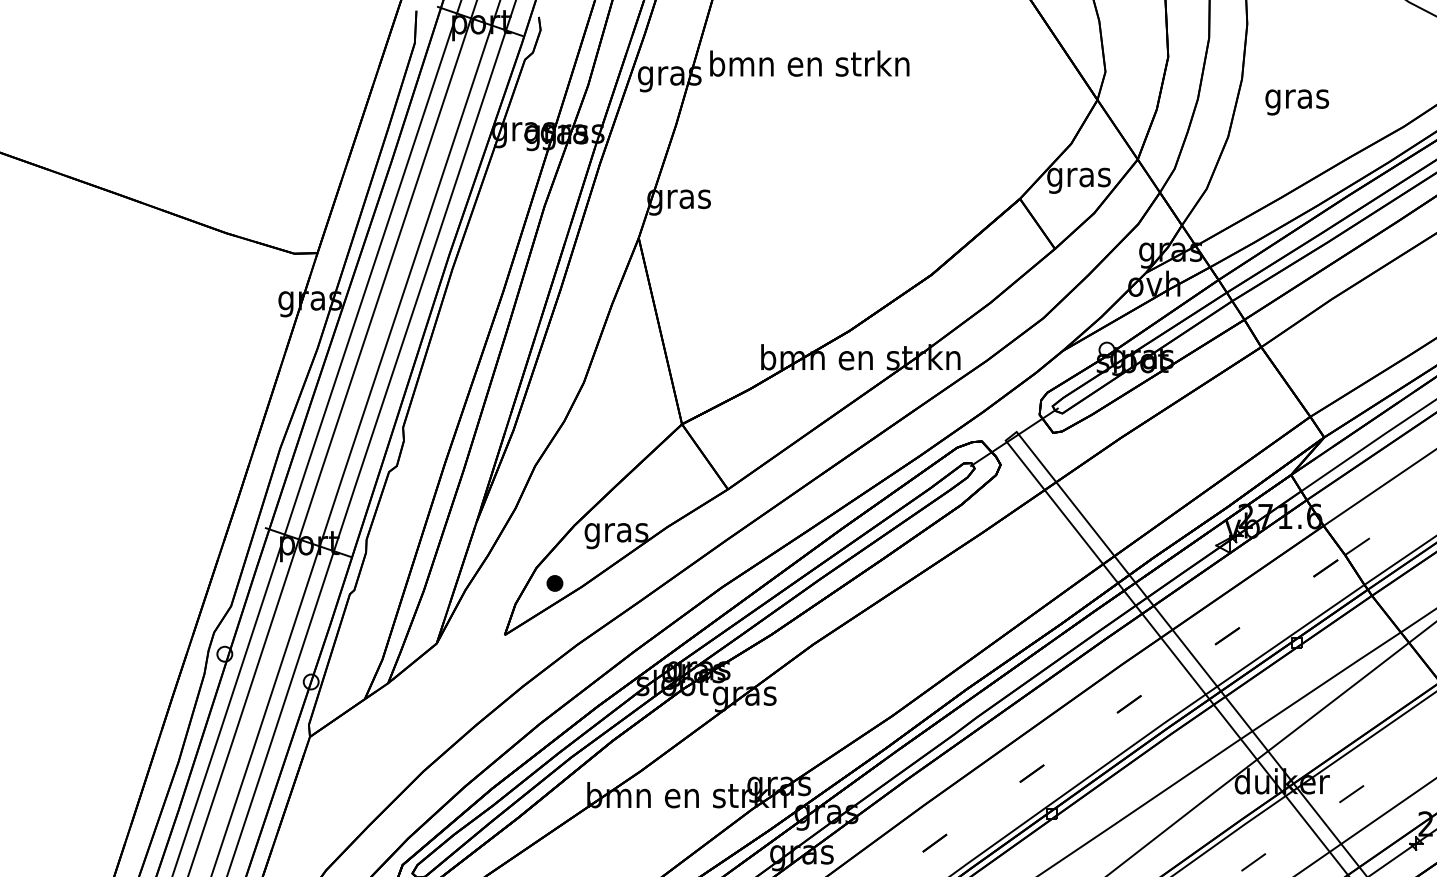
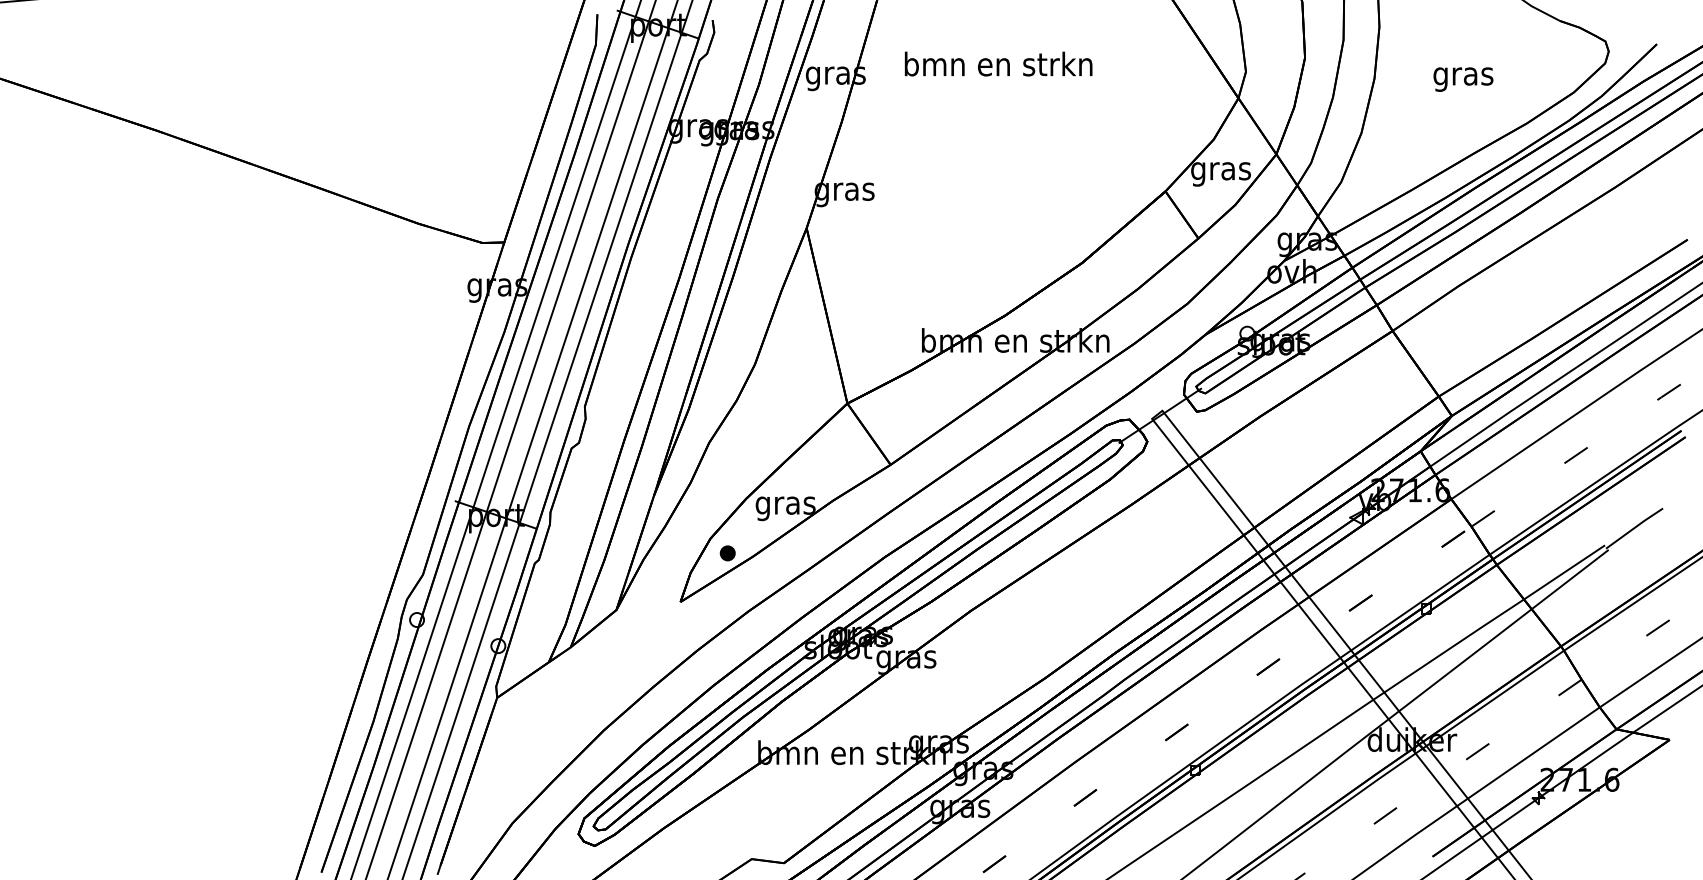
text: (809, 63) -> (998, 63), moved
text: (1297, 102) -> (1463, 79), moved

